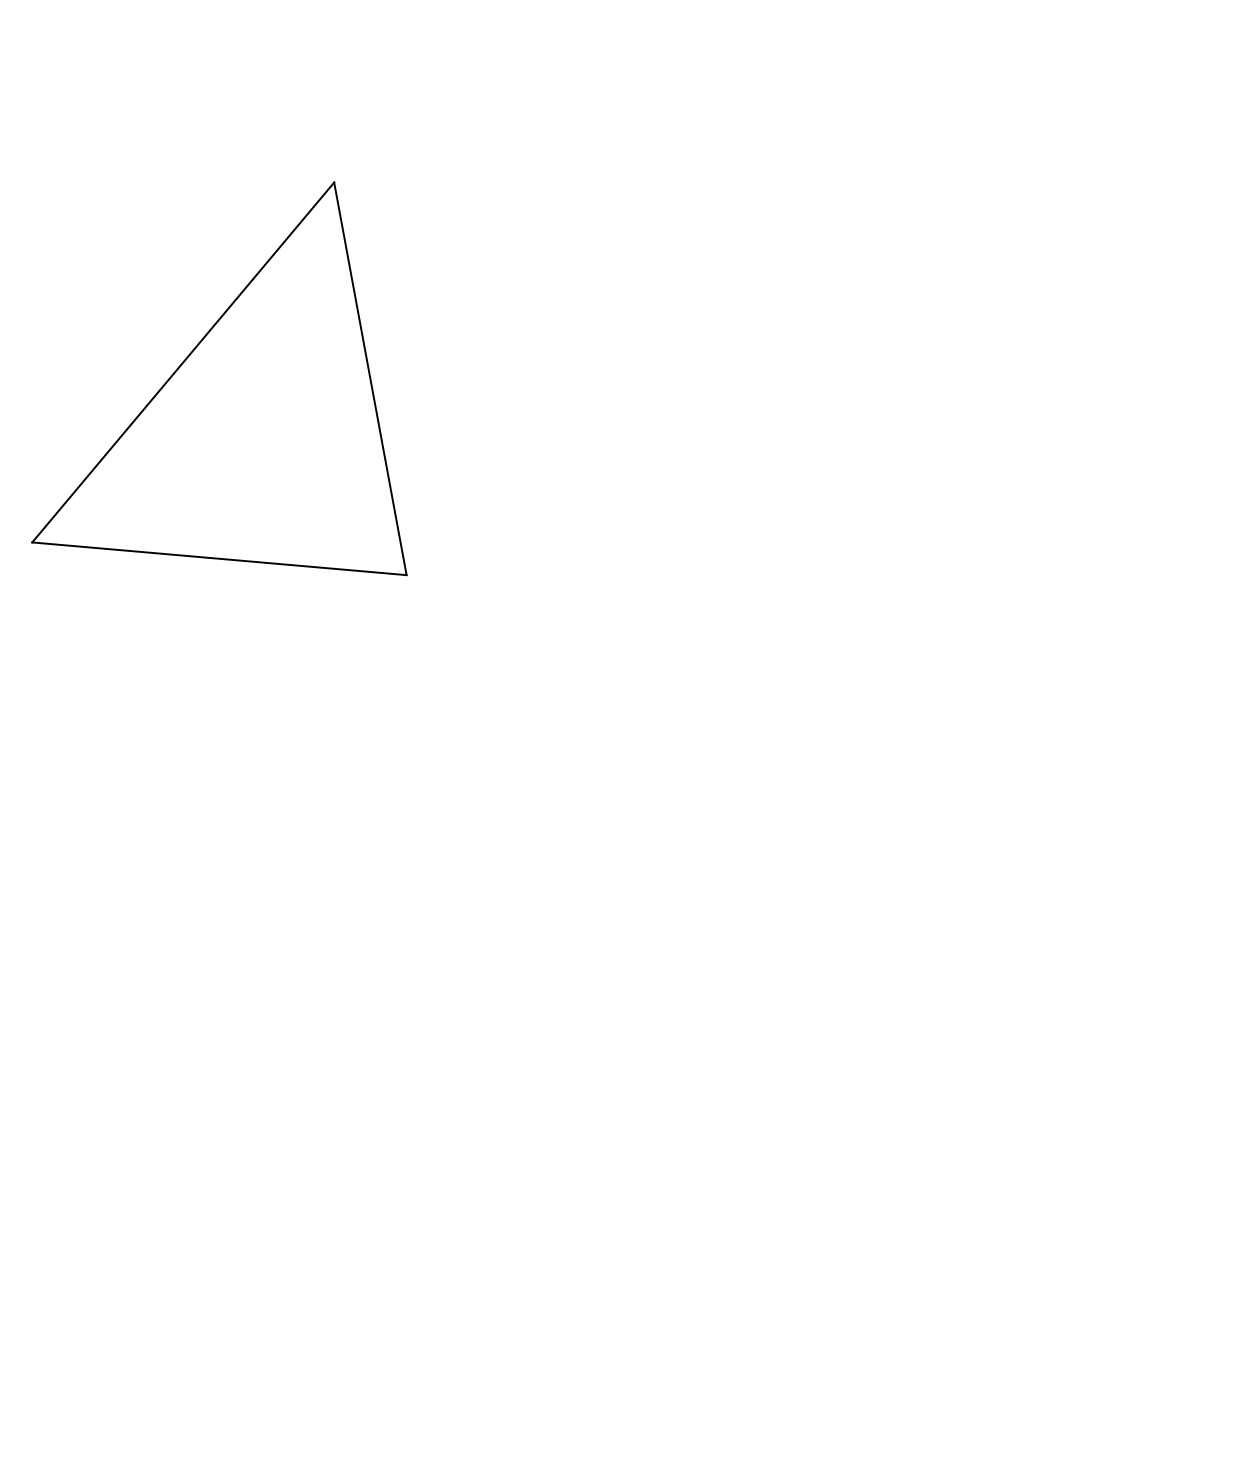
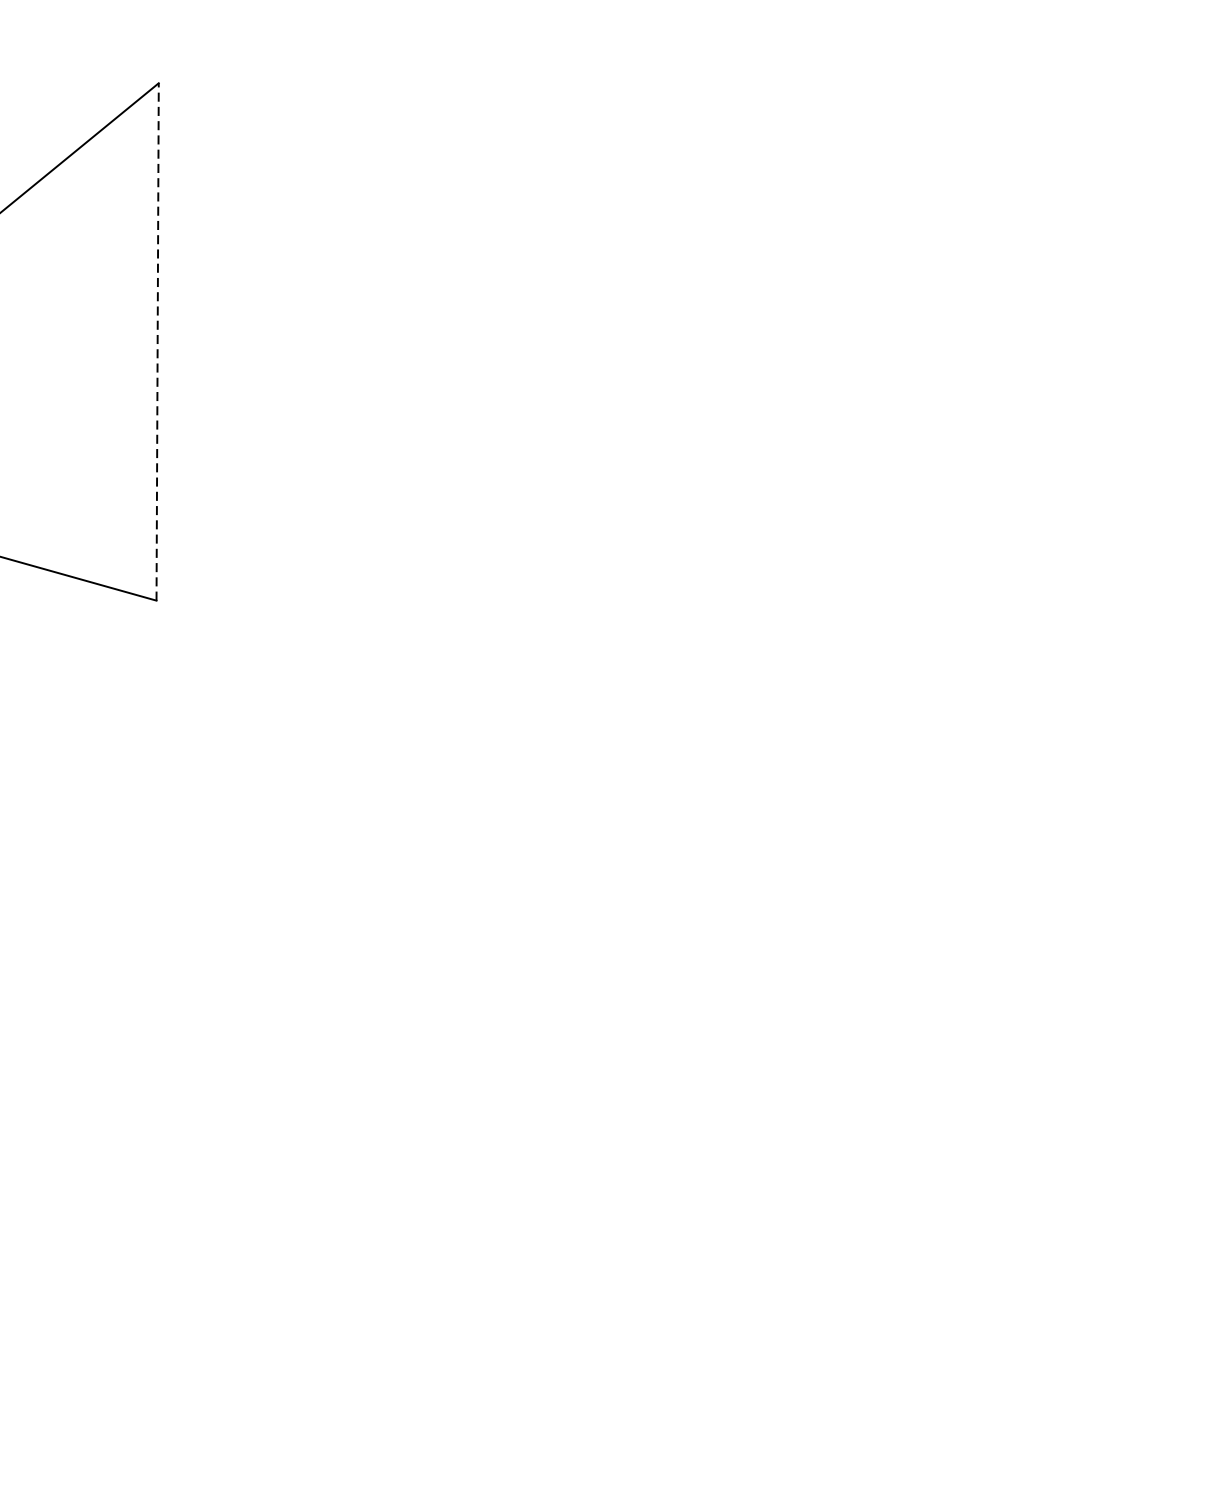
line: (370, 378) -> (157, 341), solid -> dashed

